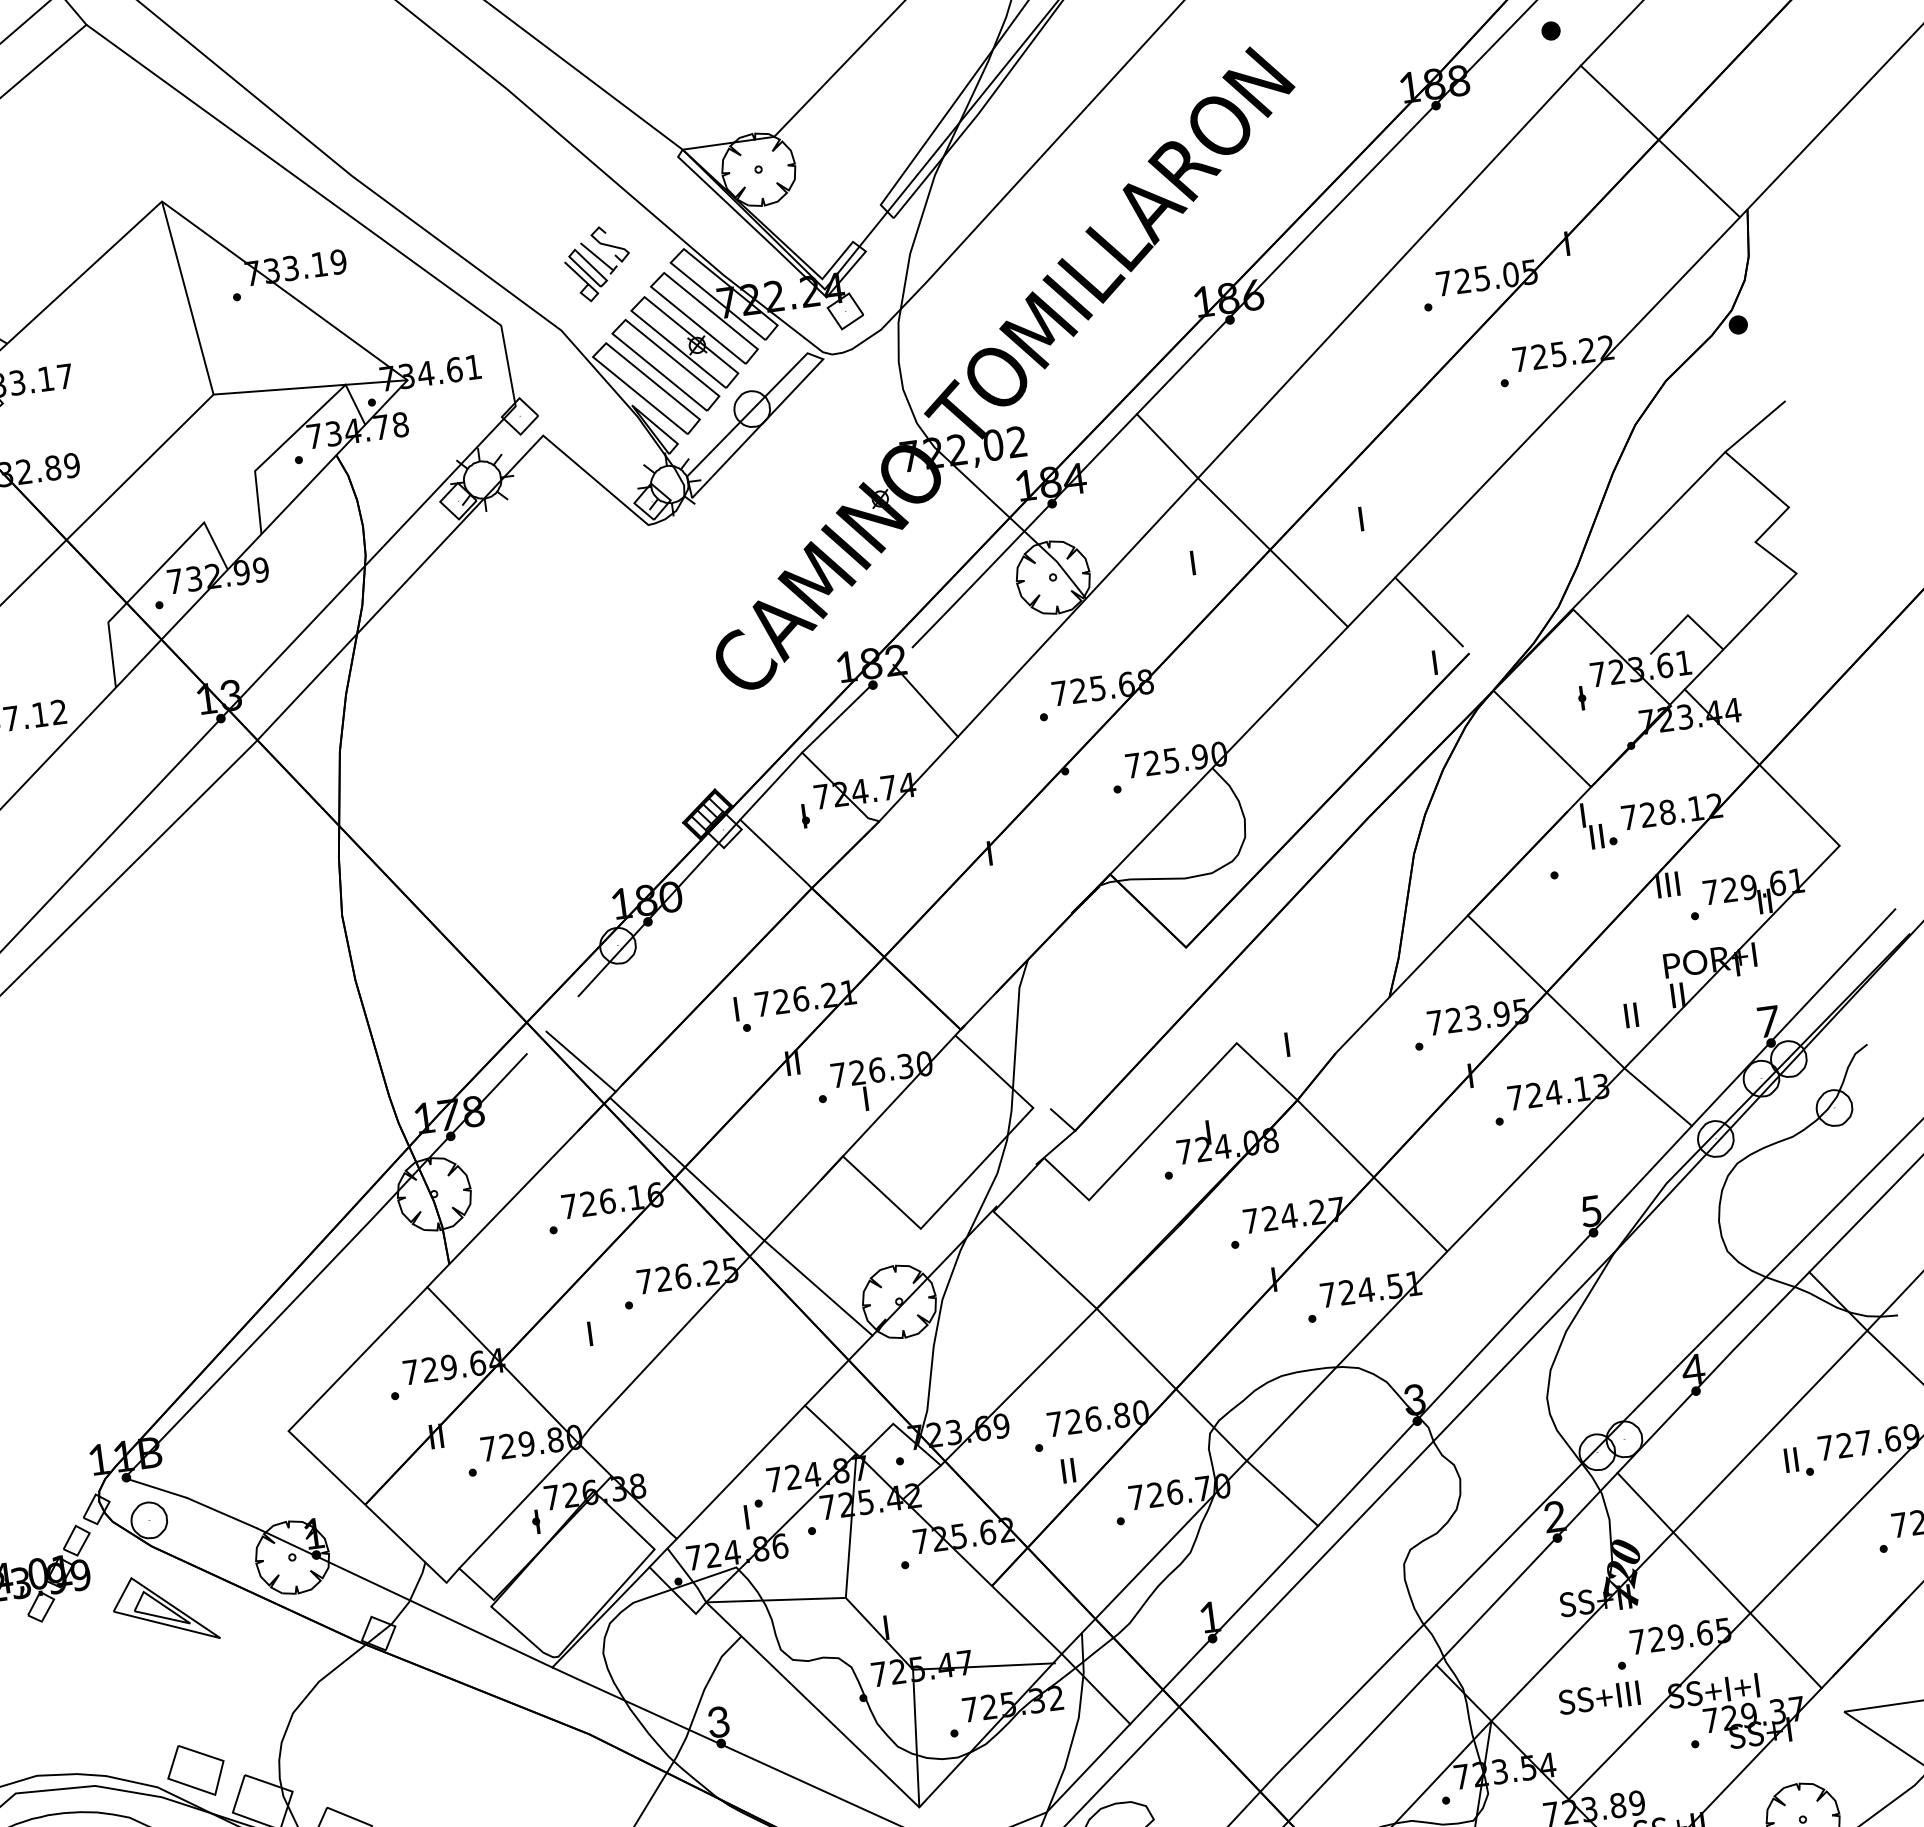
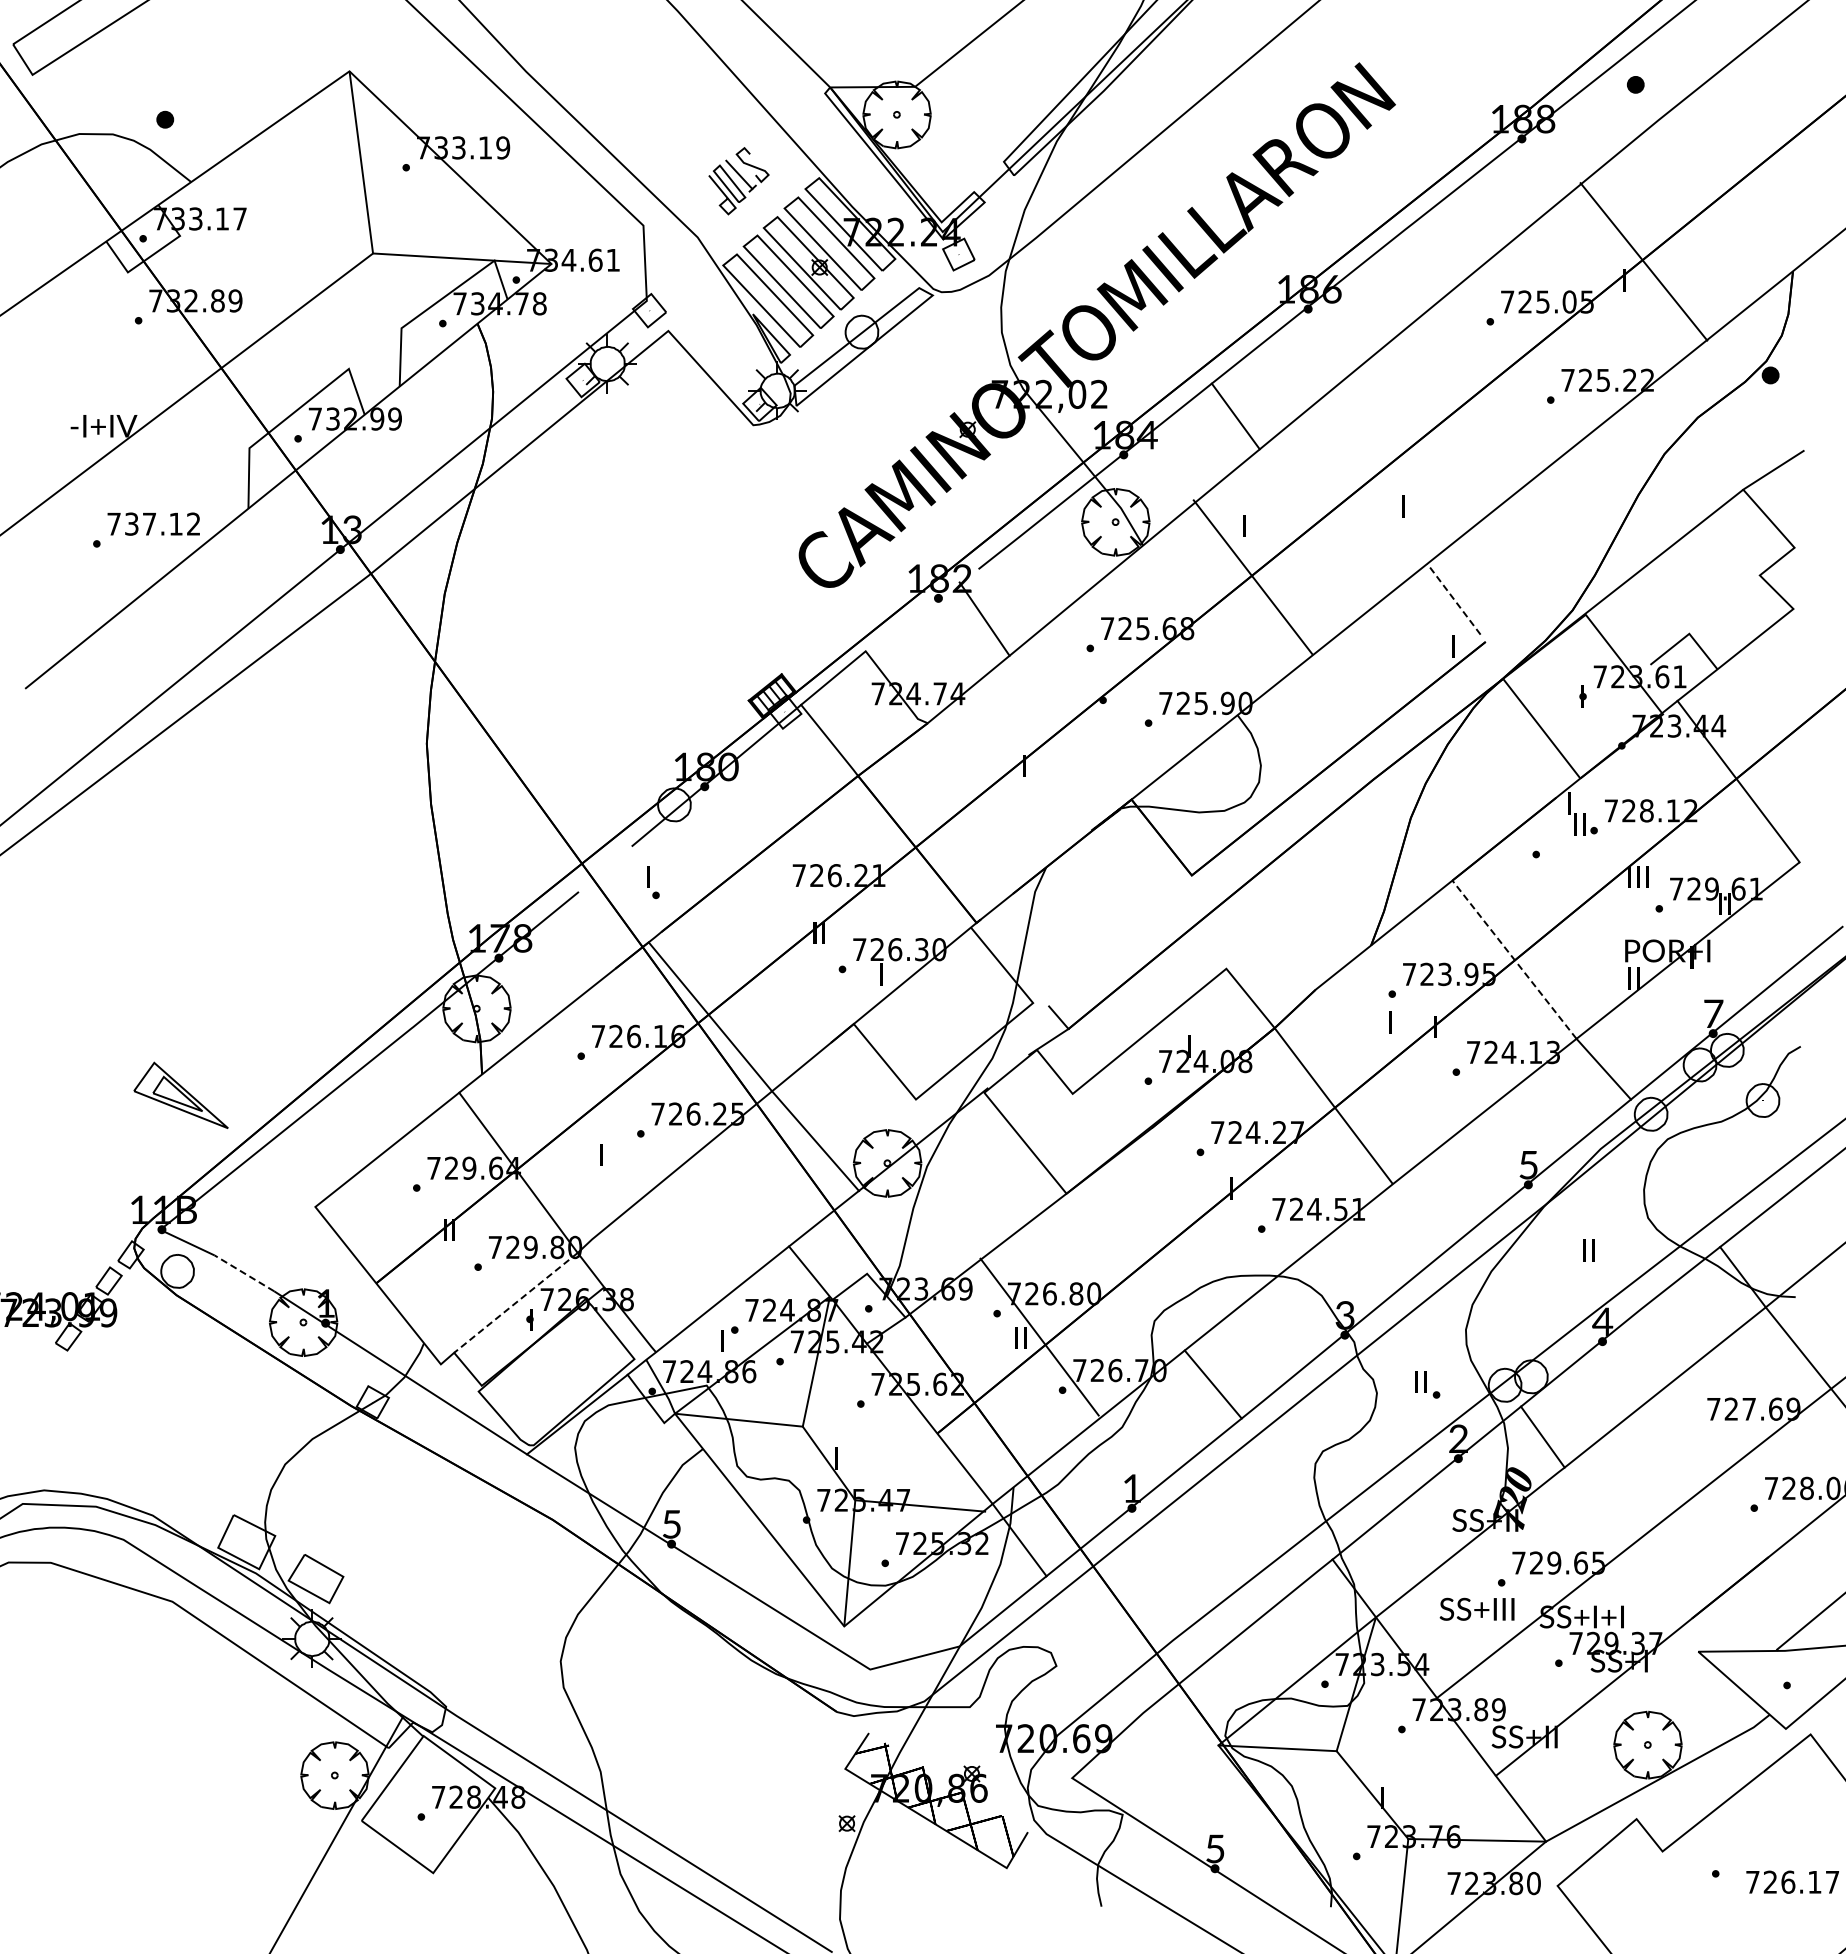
line: (1659, 141) -> (1643, 261), moved
line: (1272, 552) -> (1252, 577), moved
line: (1428, 611) -> (1453, 598), solid -> dashed
line: (834, 720) -> (899, 625), removed
part: (804, 816) -> (860, 709), removed
line: (1546, 991) -> (1514, 959), solid -> dashed
part: (742, 1014) -> (653, 882), moved
text: (1630, 1015) -> (1588, 1250), moved
text: (1287, 1044) -> (1390, 1022), moved
line: (580, 1061) -> (626, 905), removed
line: (1171, 1384) -> (1039, 1336), moved
part: (1798, 1461) -> (1427, 1384), moved
line: (518, 1506) -> (515, 1303), solid -> dashed
line: (221, 1513) -> (244, 1273), solid -> dashed
part: (164, 1608) -> (180, 1094), moved
line: (1747, 1610) -> (1622, 1547), removed
text: (718, 1722) -> (671, 1524), 3 -> 5
part: (195, 1770) -> (189, 1504), removed

